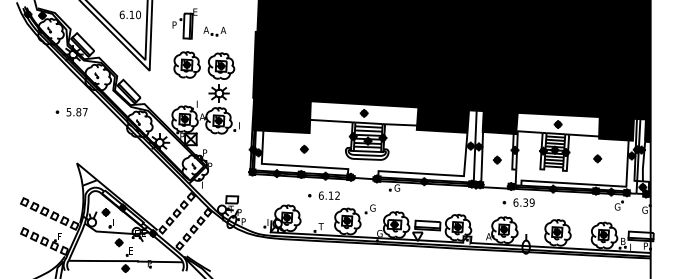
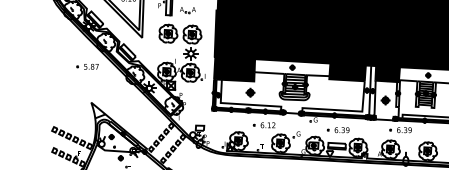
part: (304, 149) -> (250, 92), size x1.6
part: (497, 159) -> (385, 99), size x1.6
part: (429, 202) -> (338, 130), added

